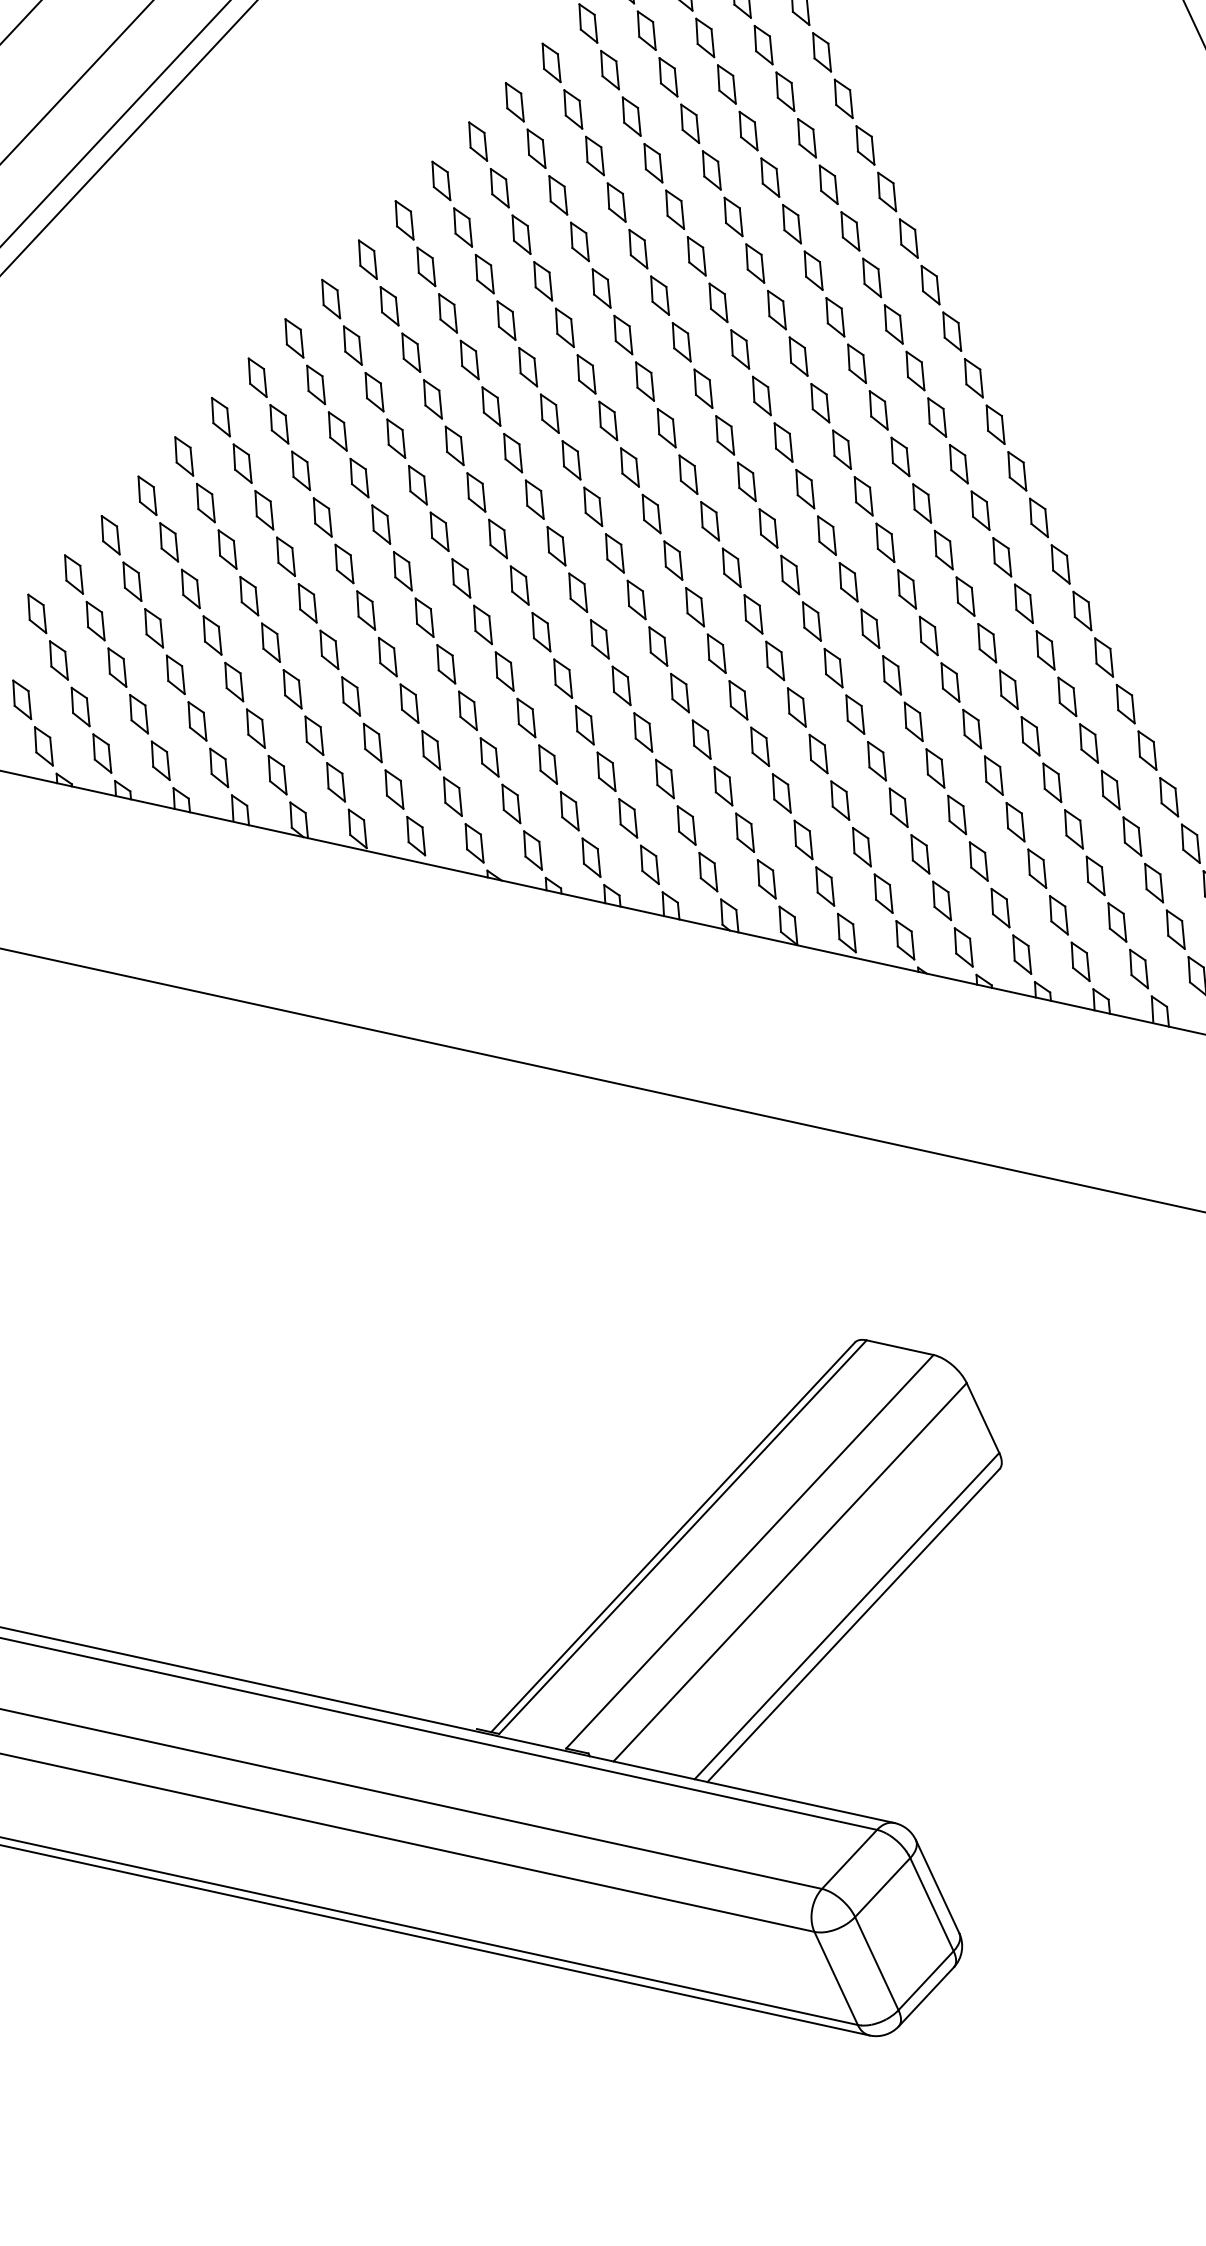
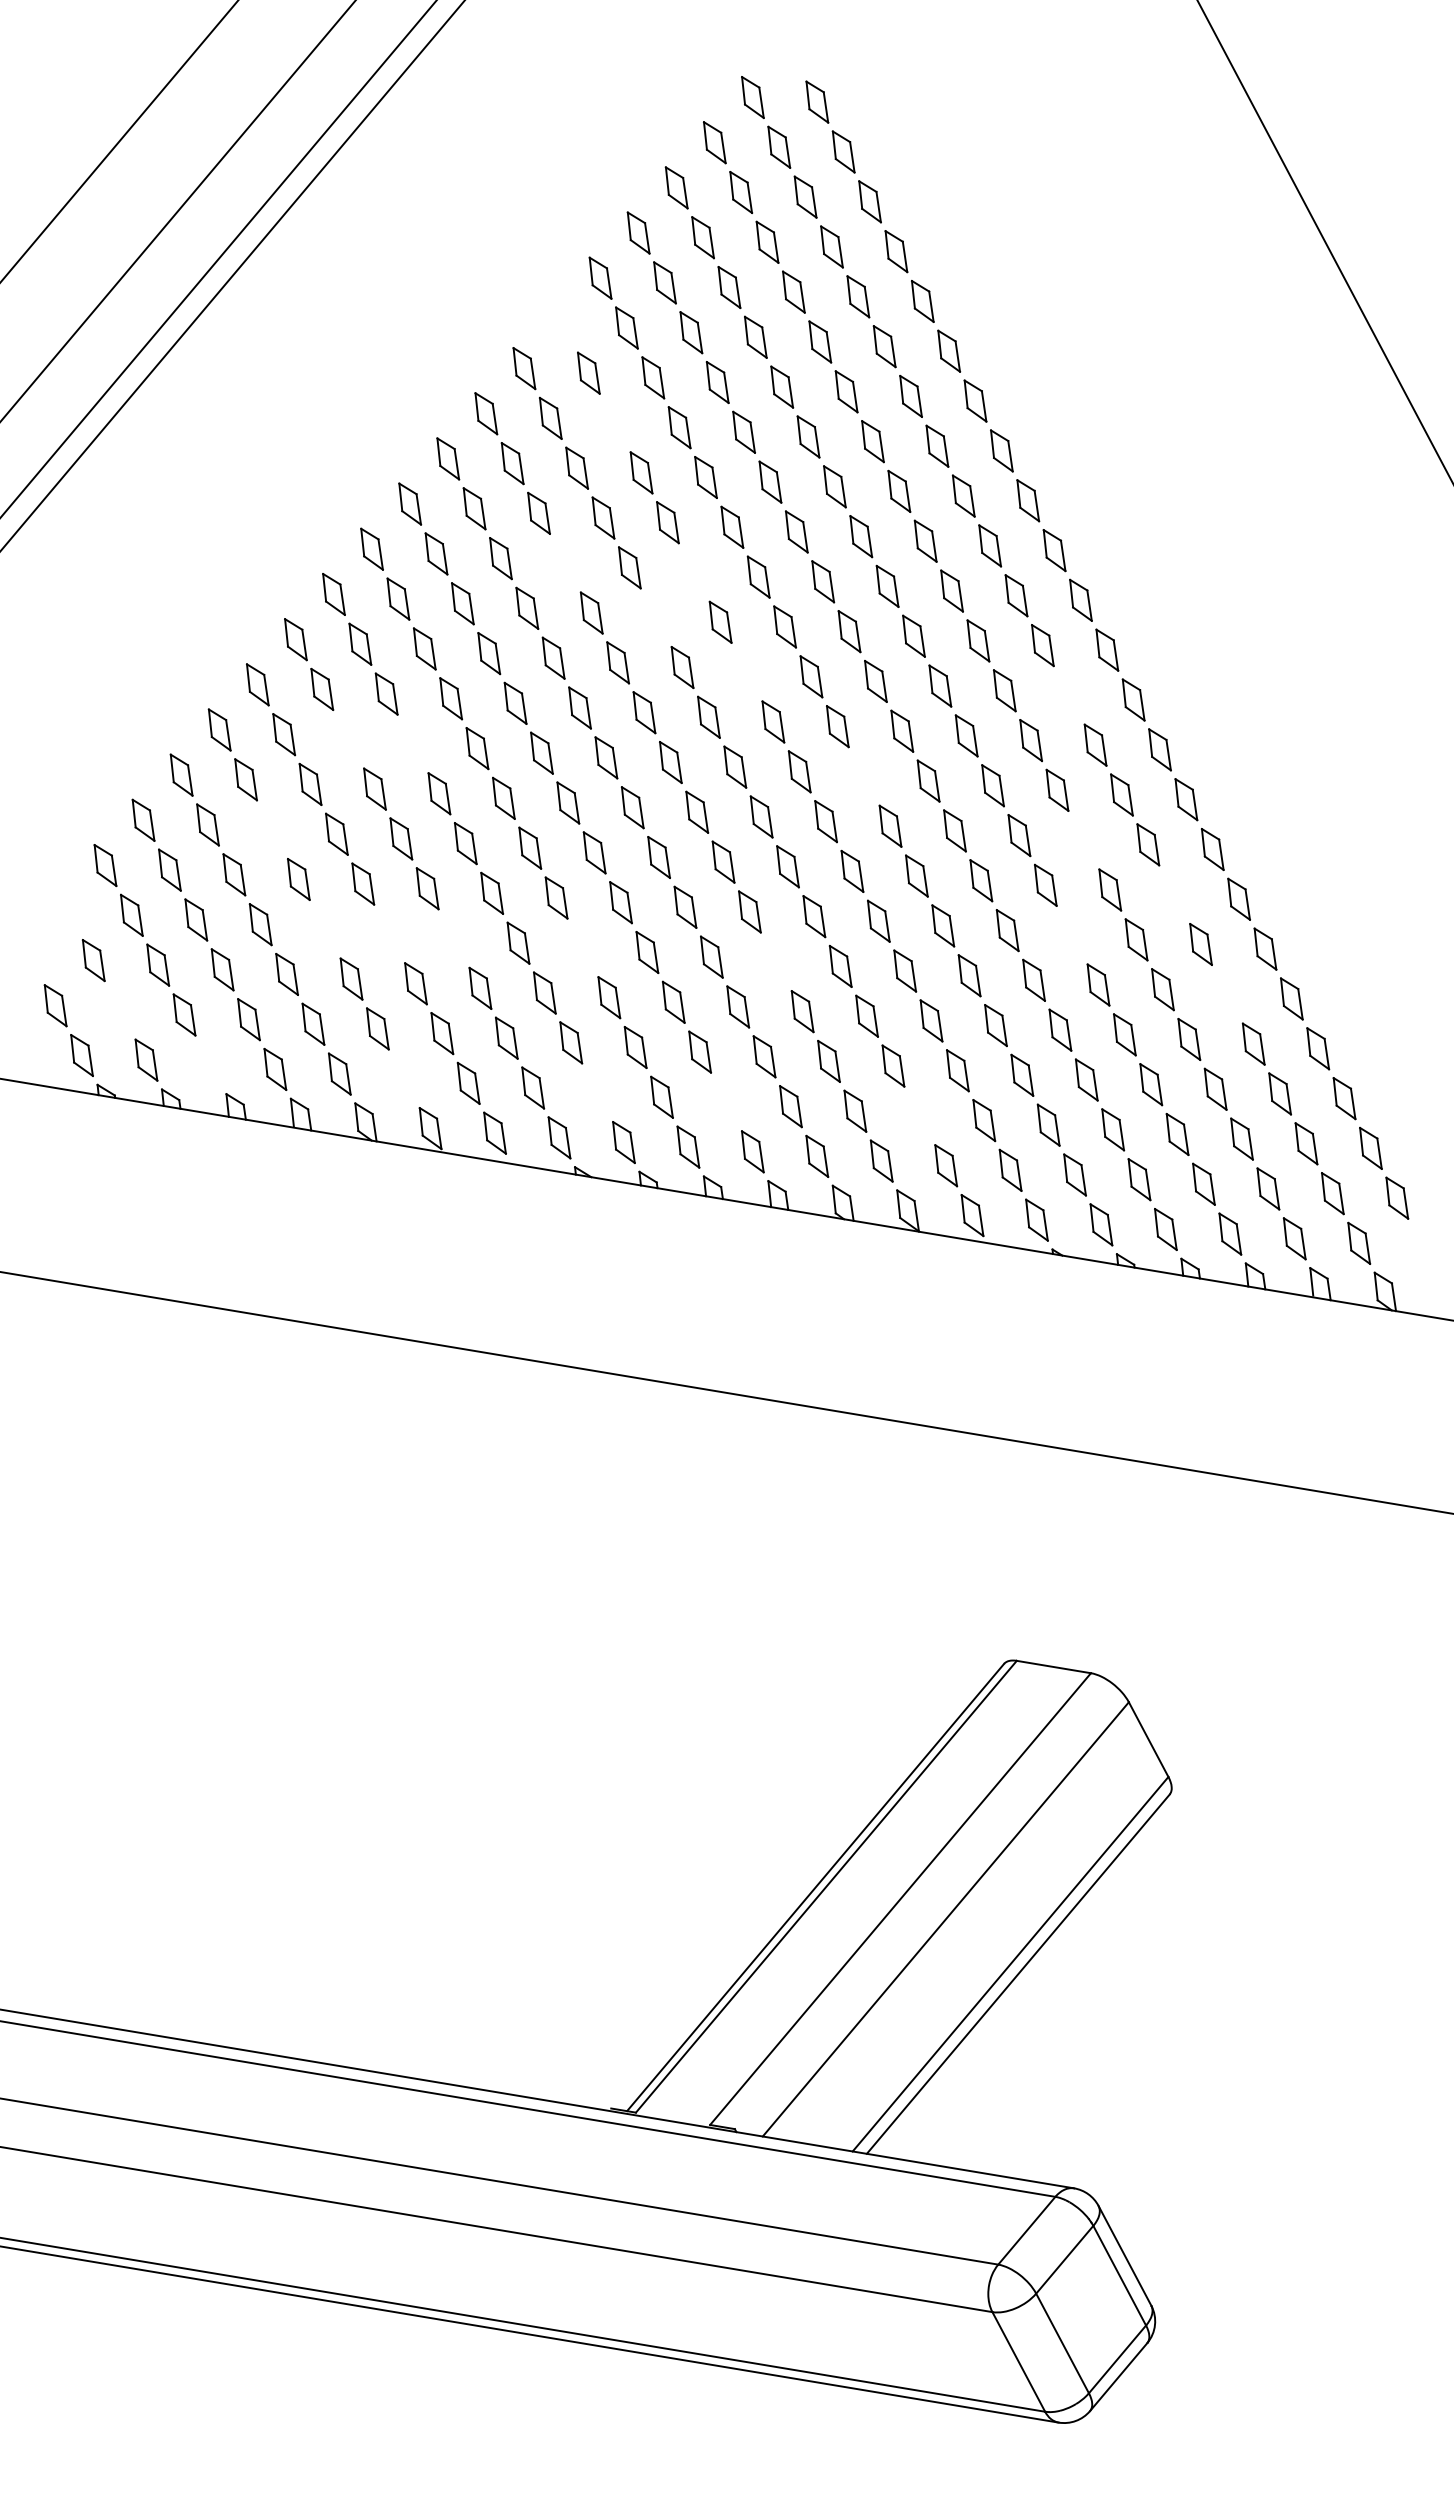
part: (514, 101) -> (562, 322), removed
part: (558, 194) -> (615, 422), removed
part: (506, 319) -> (565, 562), removed
part: (623, 335) -> (694, 572), removed
part: (586, 374) -> (656, 617), removed
part: (666, 427) -> (746, 671), removed
part: (959, 463) -> (1069, 694), removed
part: (301, 470) -> (348, 738), removed
part: (359, 477) -> (412, 743), removed
part: (768, 527) -> (864, 775), removed
part: (227, 549) -> (272, 829), removed
part: (965, 595) -> (1083, 839), removed
part: (37, 613) -> (67, 910), removed
part: (271, 642) -> (325, 928), removed
part: (329, 649) -> (389, 933), removed
part: (1045, 650) -> (1174, 894), removed
part: (387, 657) -> (453, 938), removed
part: (504, 671) -> (582, 947), removed
part: (950, 681) -> (1072, 934), removed
part: (680, 692) -> (776, 961), removed
part: (80, 706) -> (119, 1009), removed
part: (1089, 742) -> (1227, 993), removed
part: (160, 760) -> (210, 1064), removed
part: (336, 782) -> (404, 1078), removed
part: (511, 803) -> (597, 1092), removed
part: (628, 817) -> (726, 1101), removed
part: (803, 839) -> (919, 1115), removed

